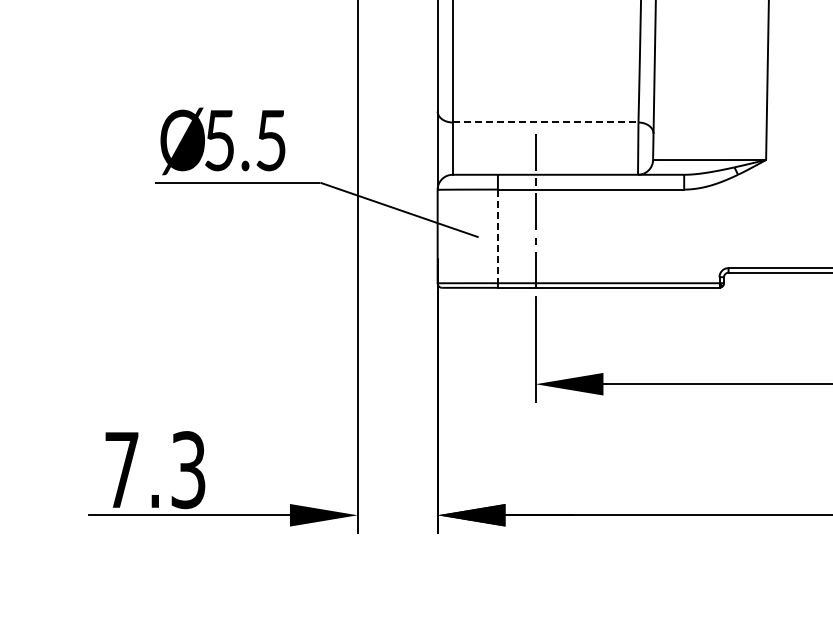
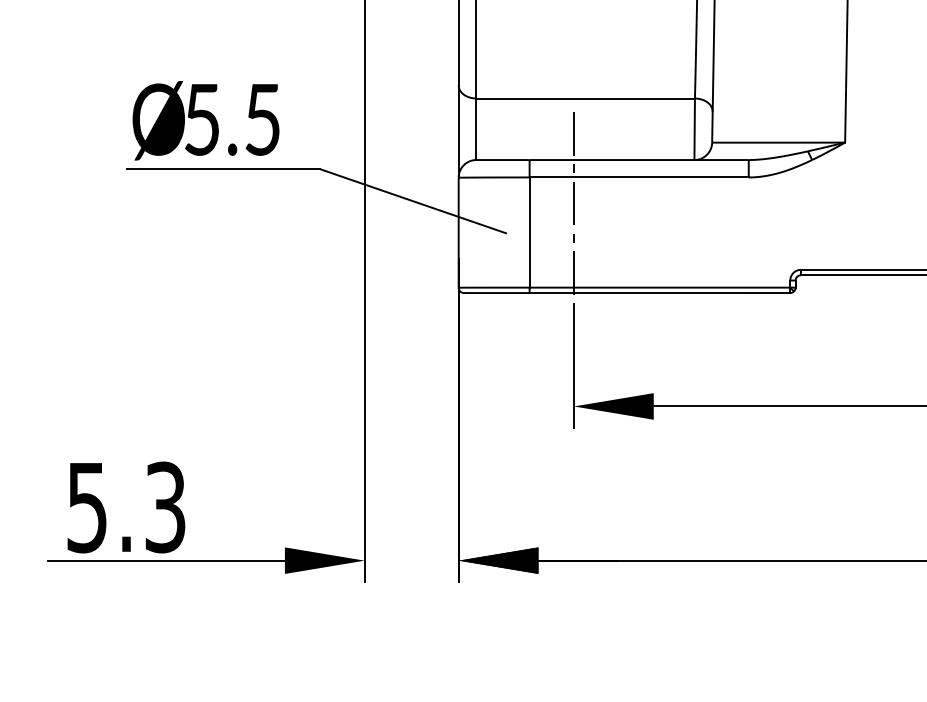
line: (545, 122) -> (585, 98), dashed -> solid
line: (497, 236) -> (529, 232), dashed -> solid
text: (121, 470) -> (86, 507), 7.3 -> 5.3

